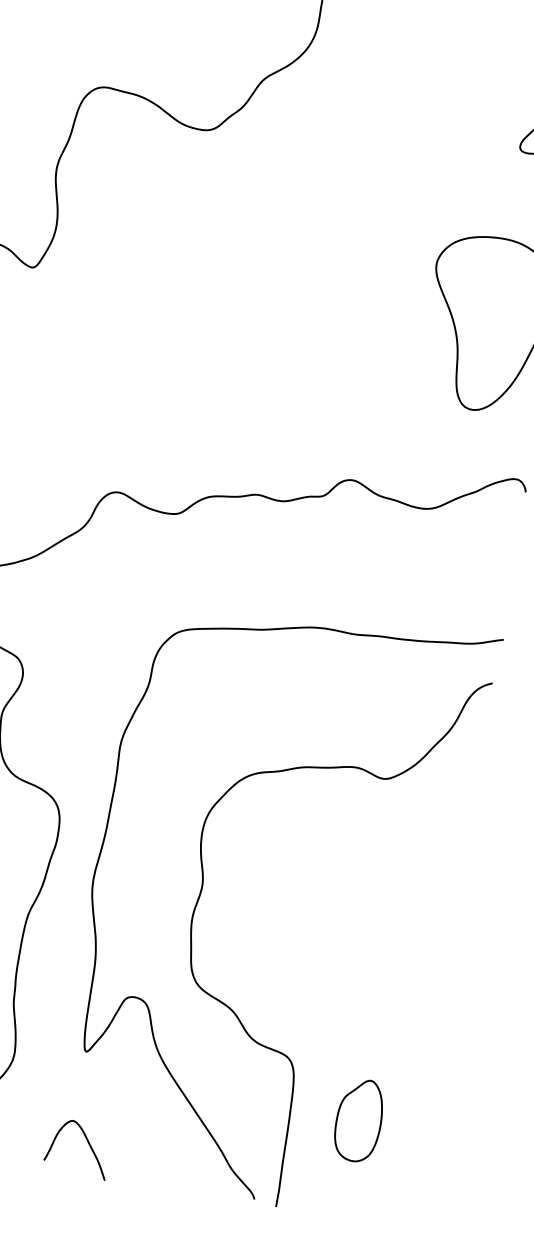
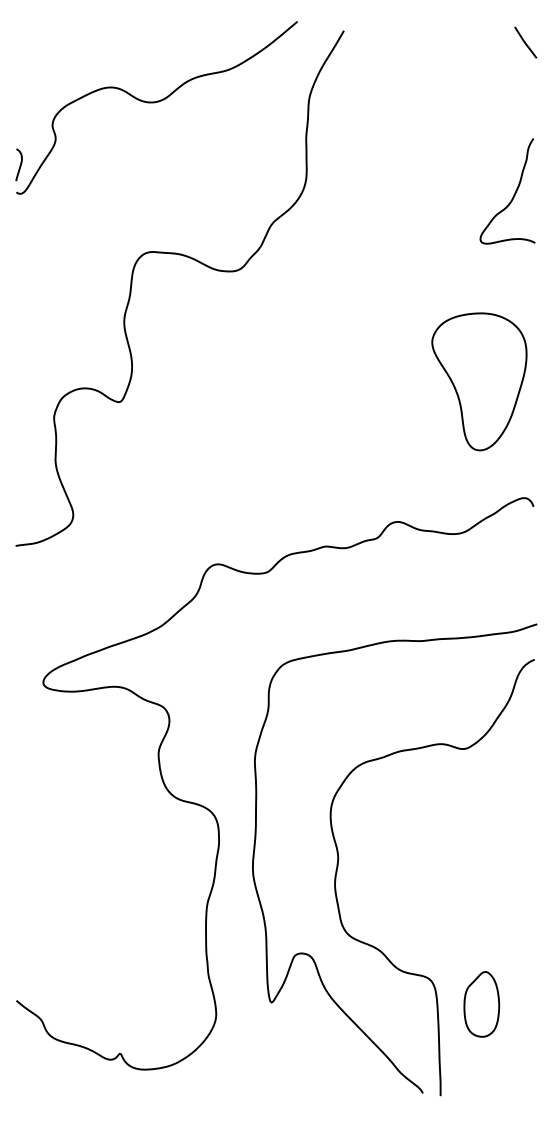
part: (358, 1120) -> (481, 1004), moved
curve: (87, 1143) -> (285, 1073), removed

